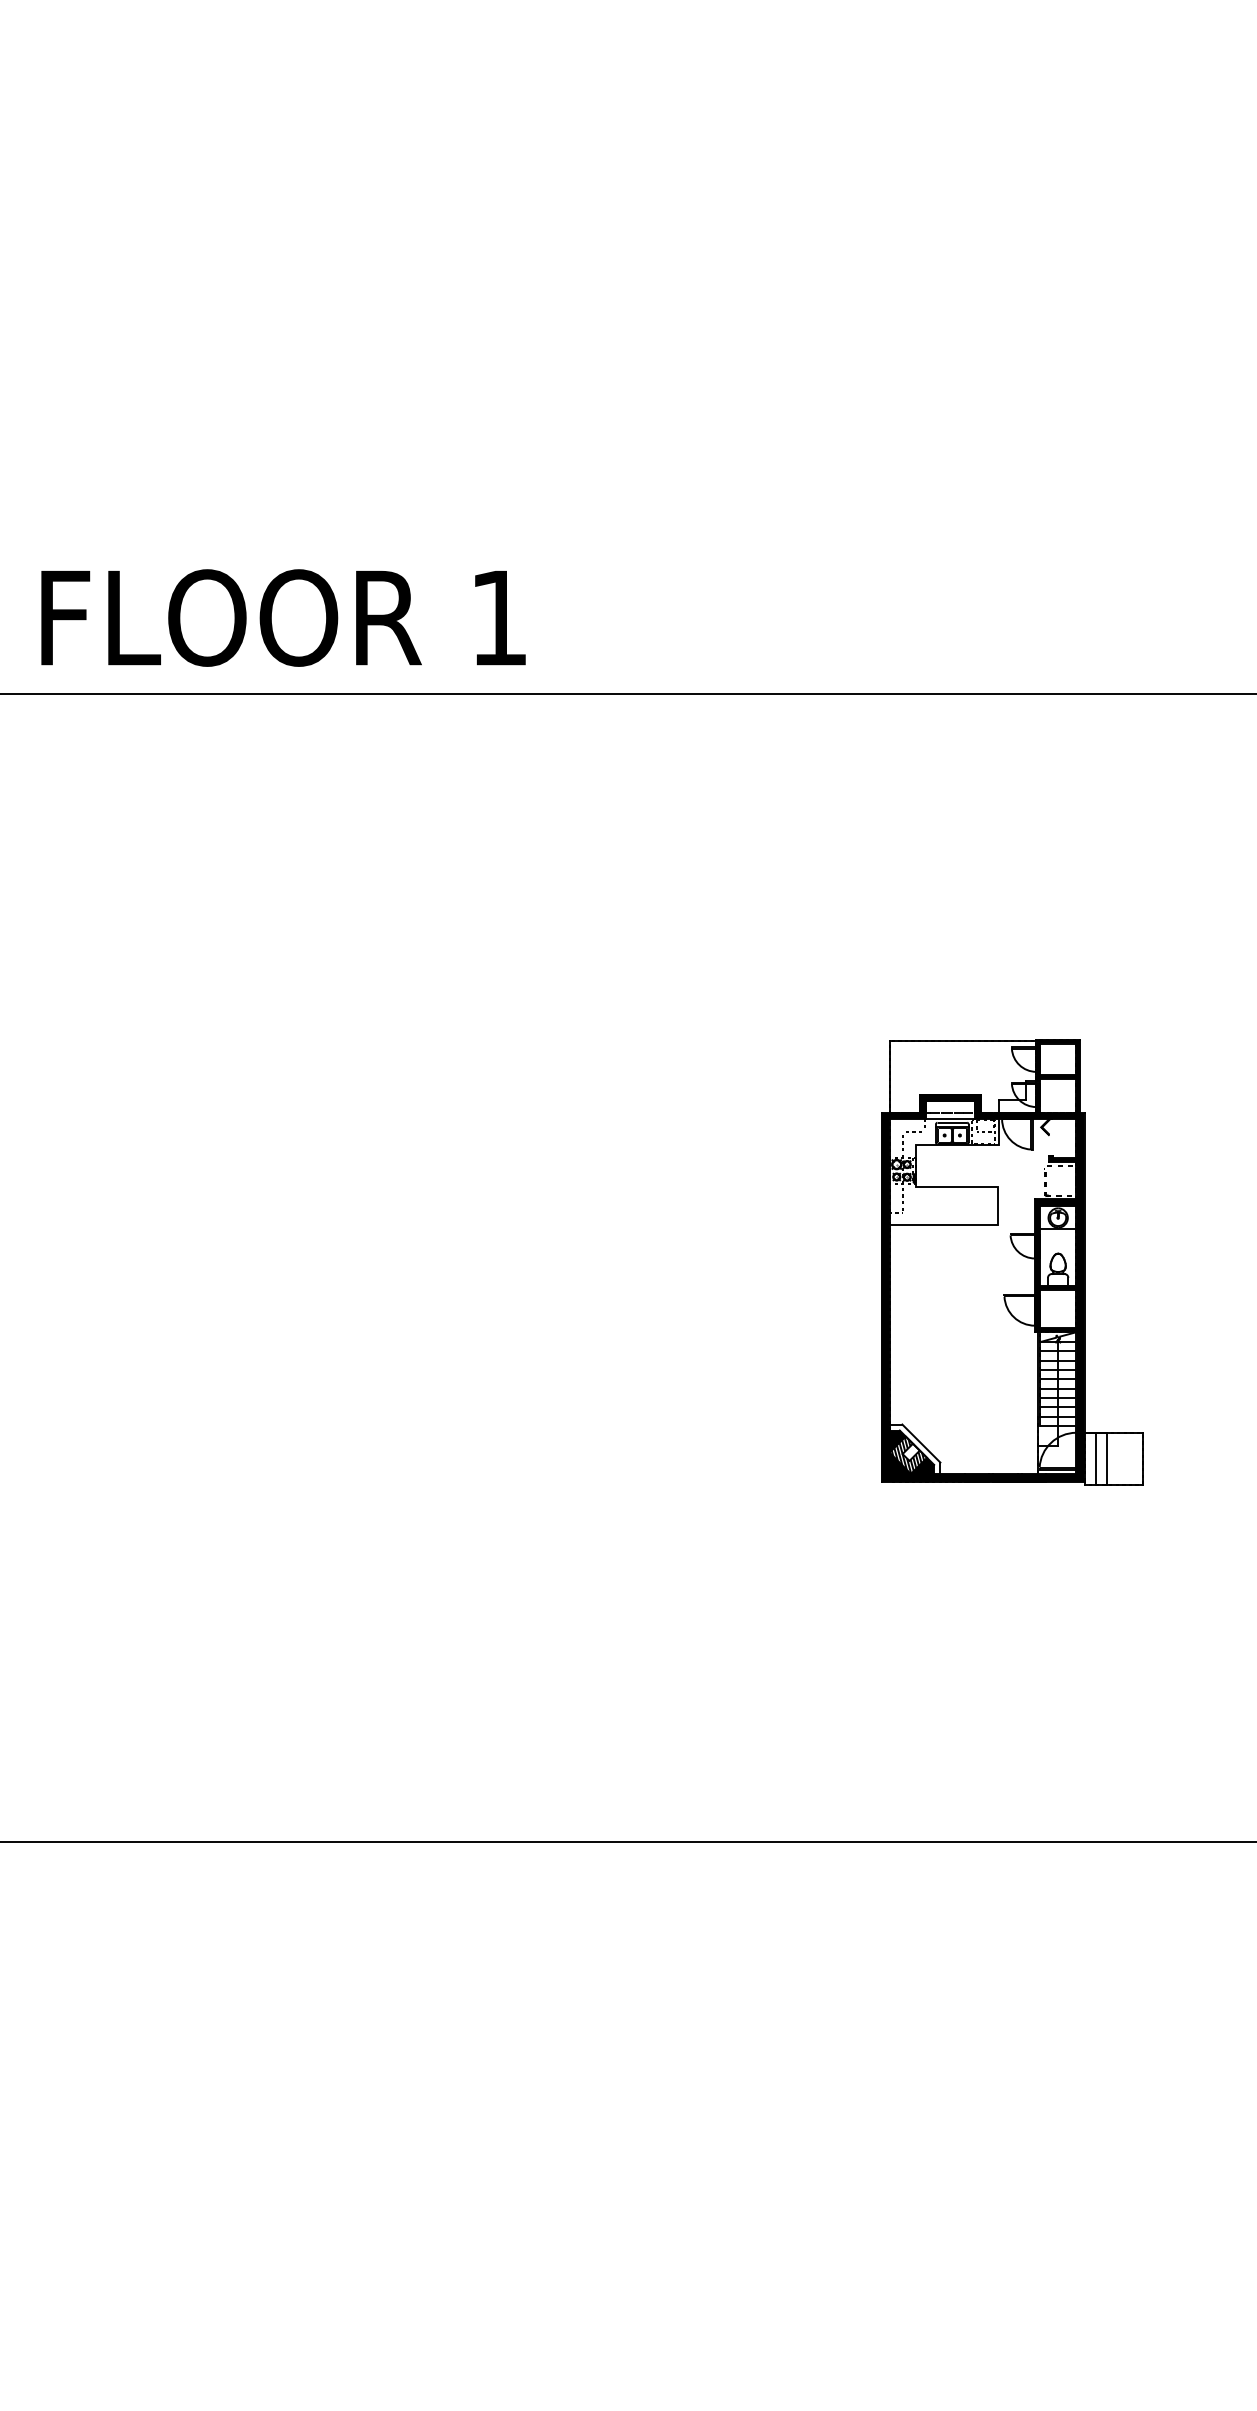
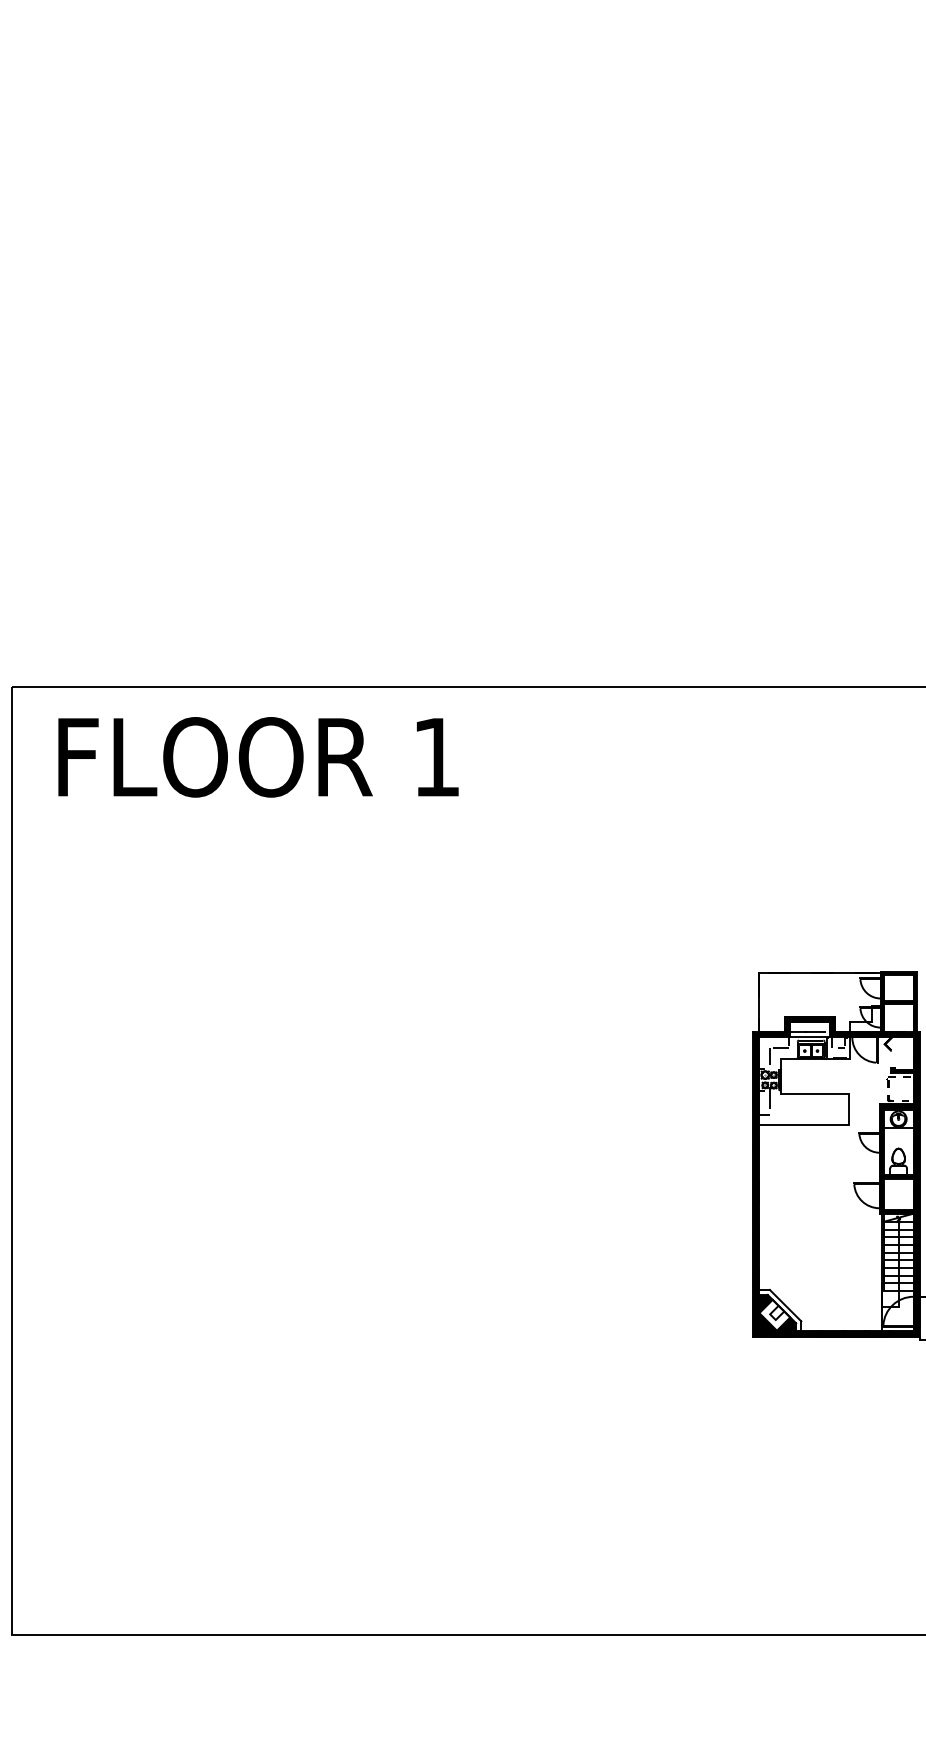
text: (283, 617) -> (258, 756), moved
hatch: (908, 1455) -> (774, 1315), removed

